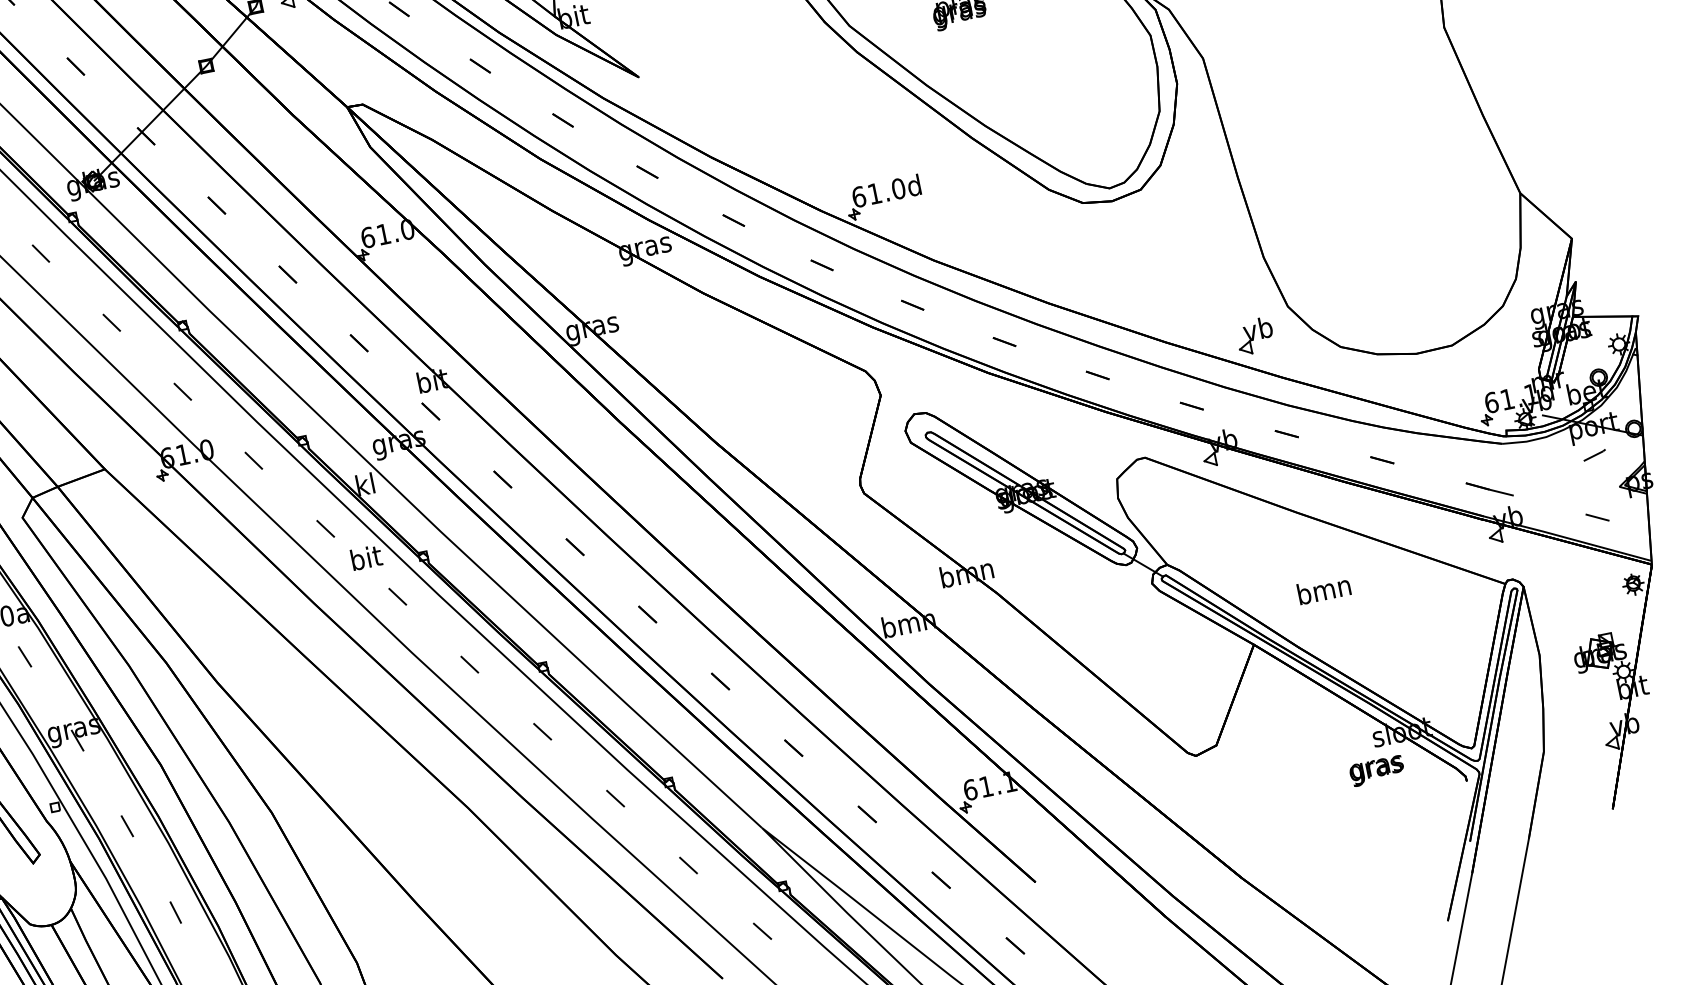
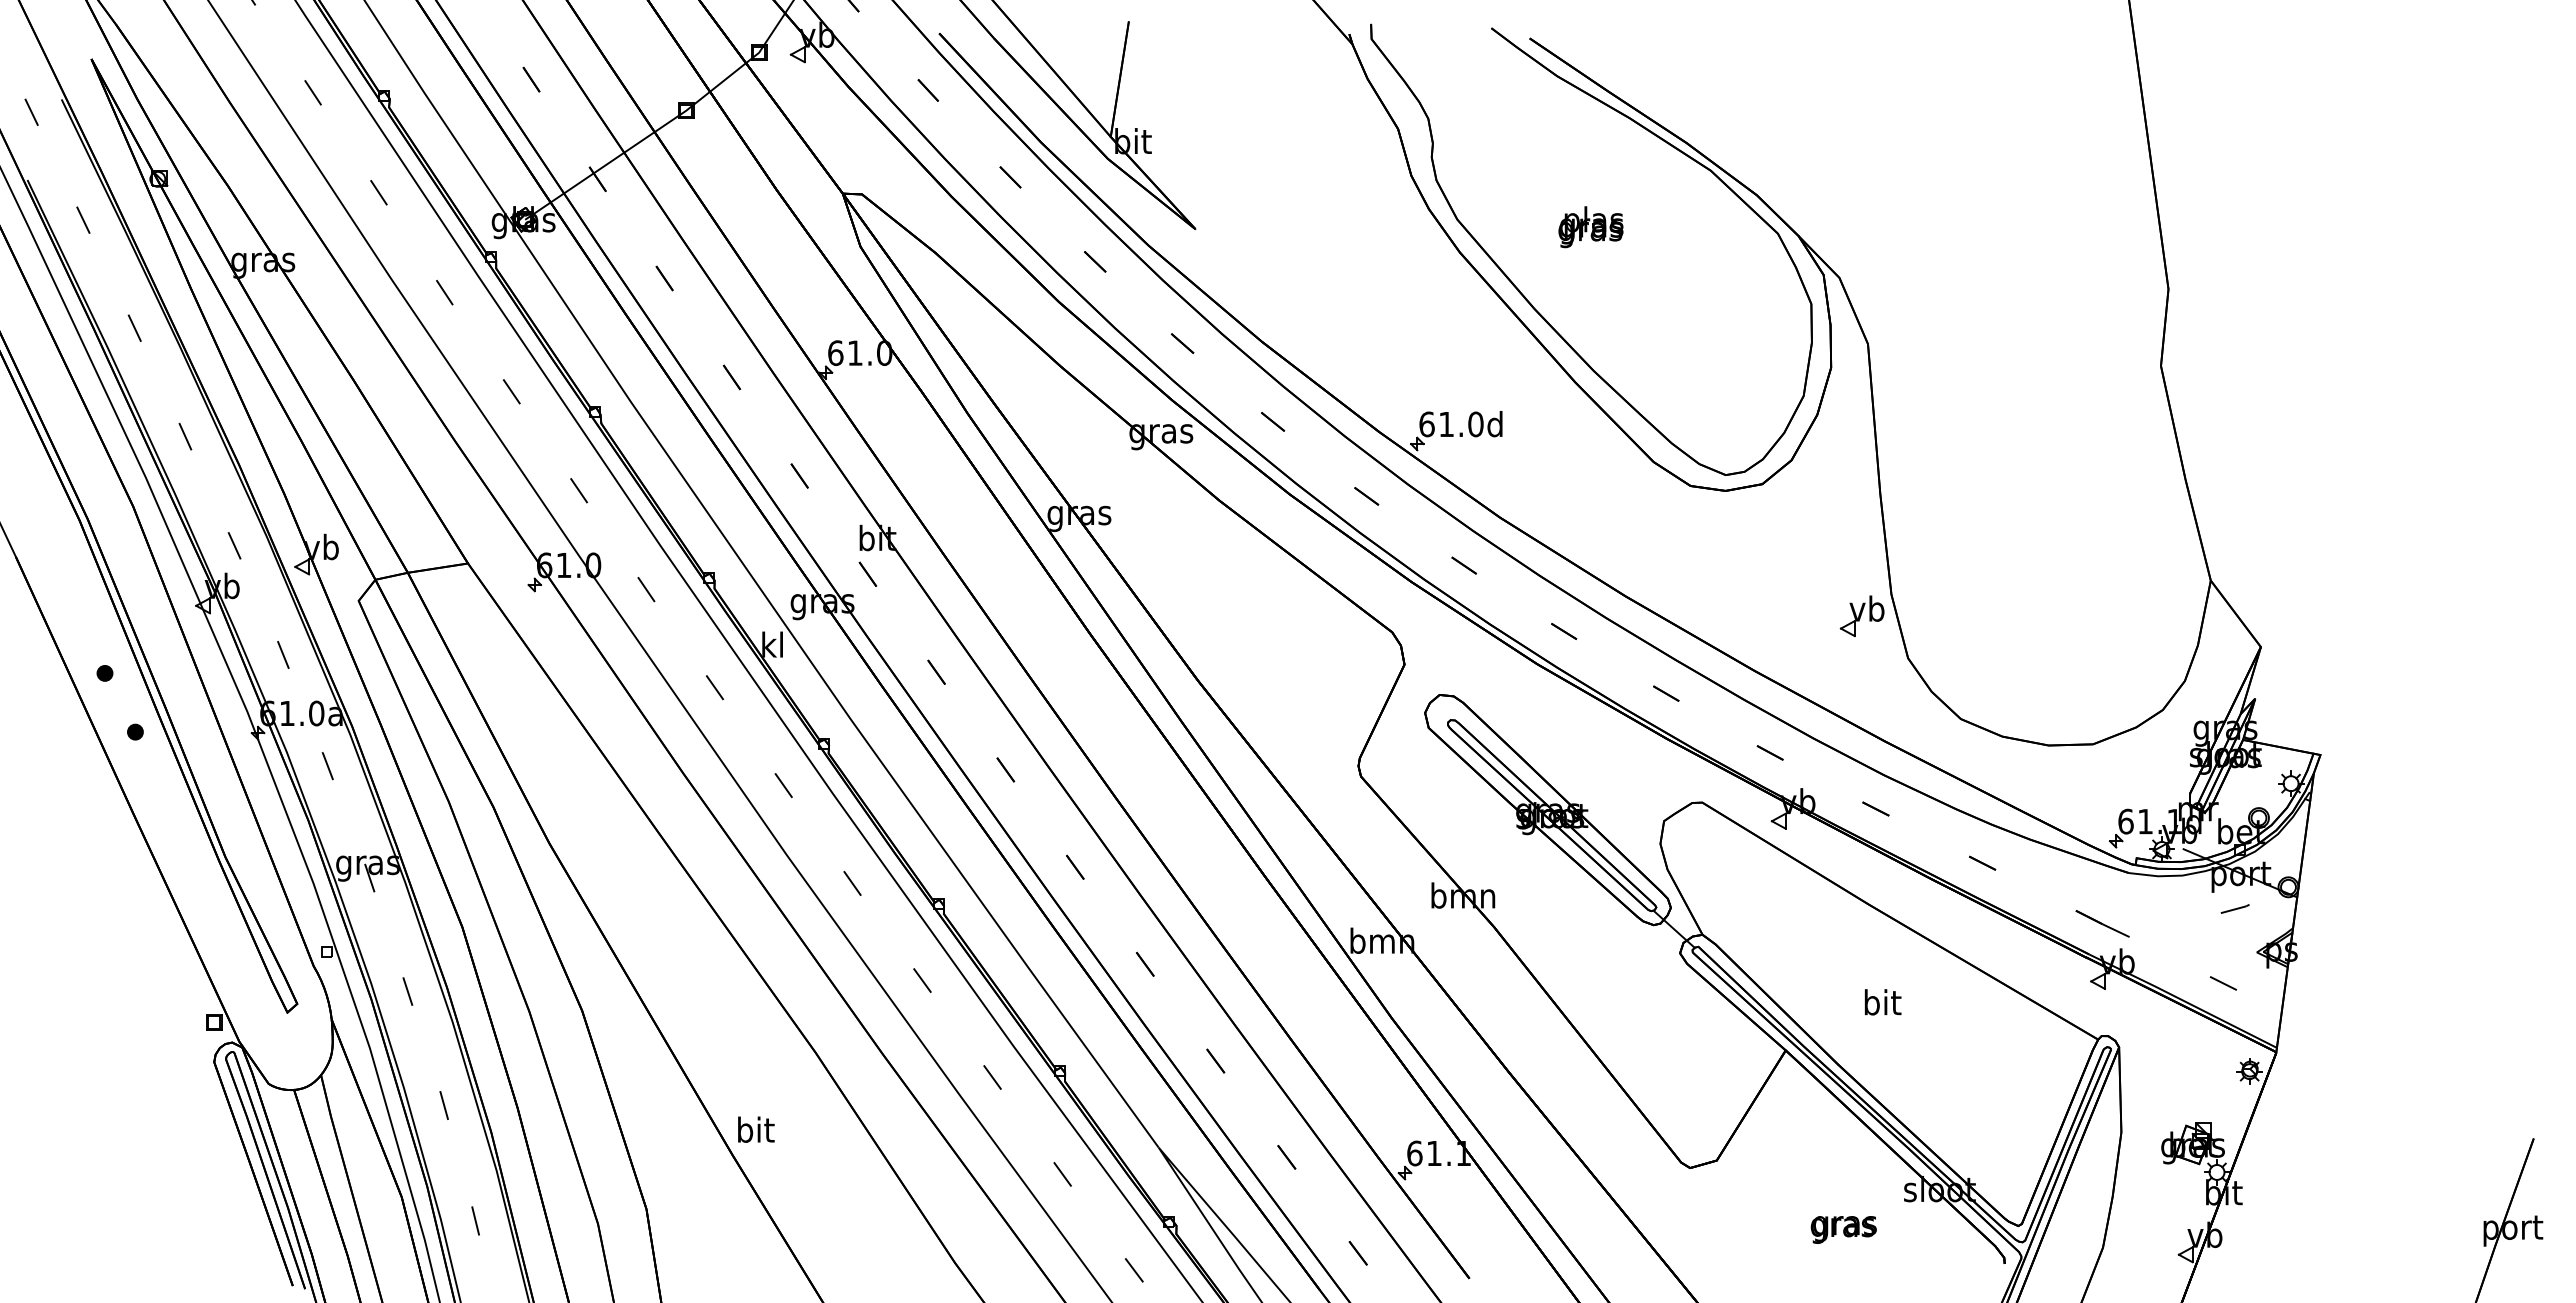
part: (1254, 335) -> (1861, 615), moved
text: (366, 557) -> (756, 1129), moved
text: (1323, 589) -> (1881, 1002), bmn -> bit
text: (1376, 770) -> (1843, 1229), moved

